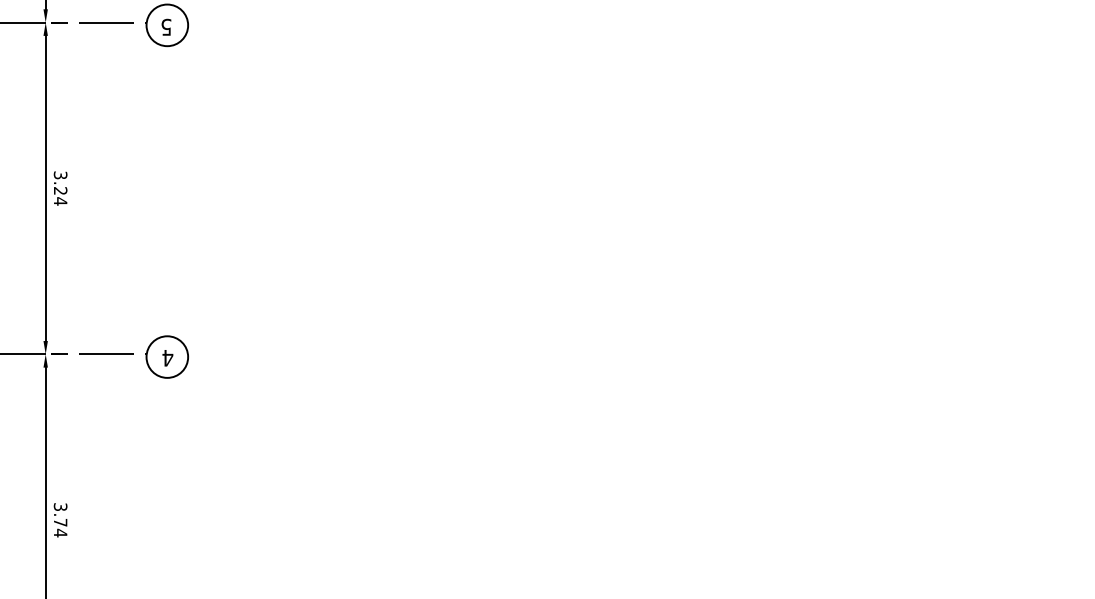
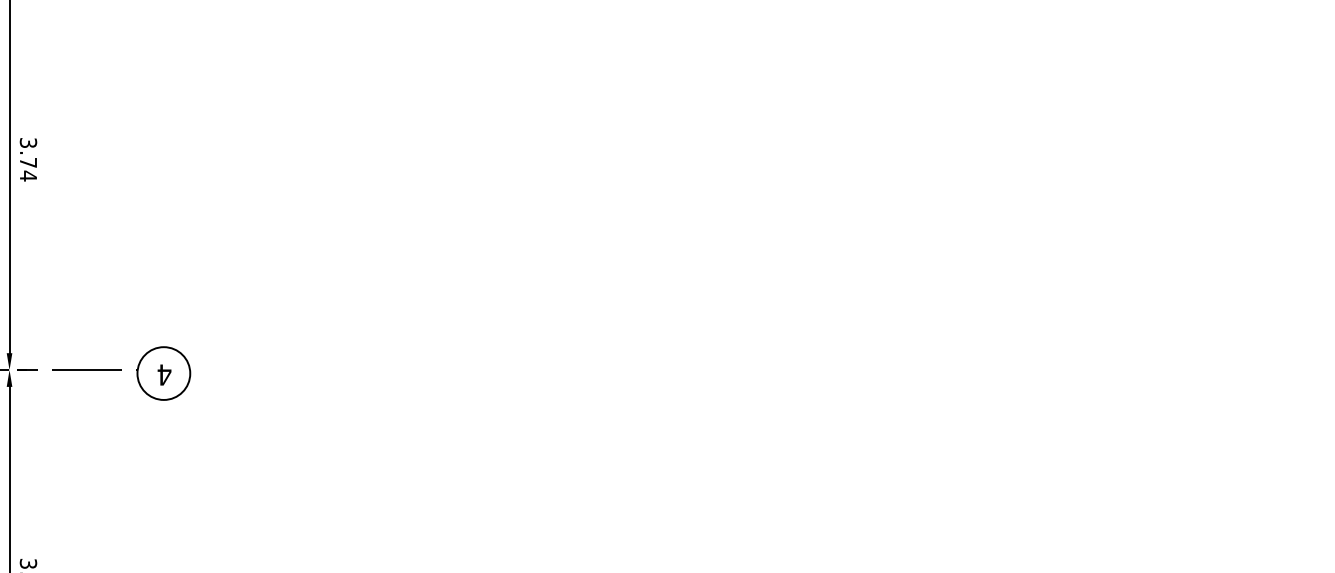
text: (60, 190) -> (28, 162), 3.24 -> 3.74

